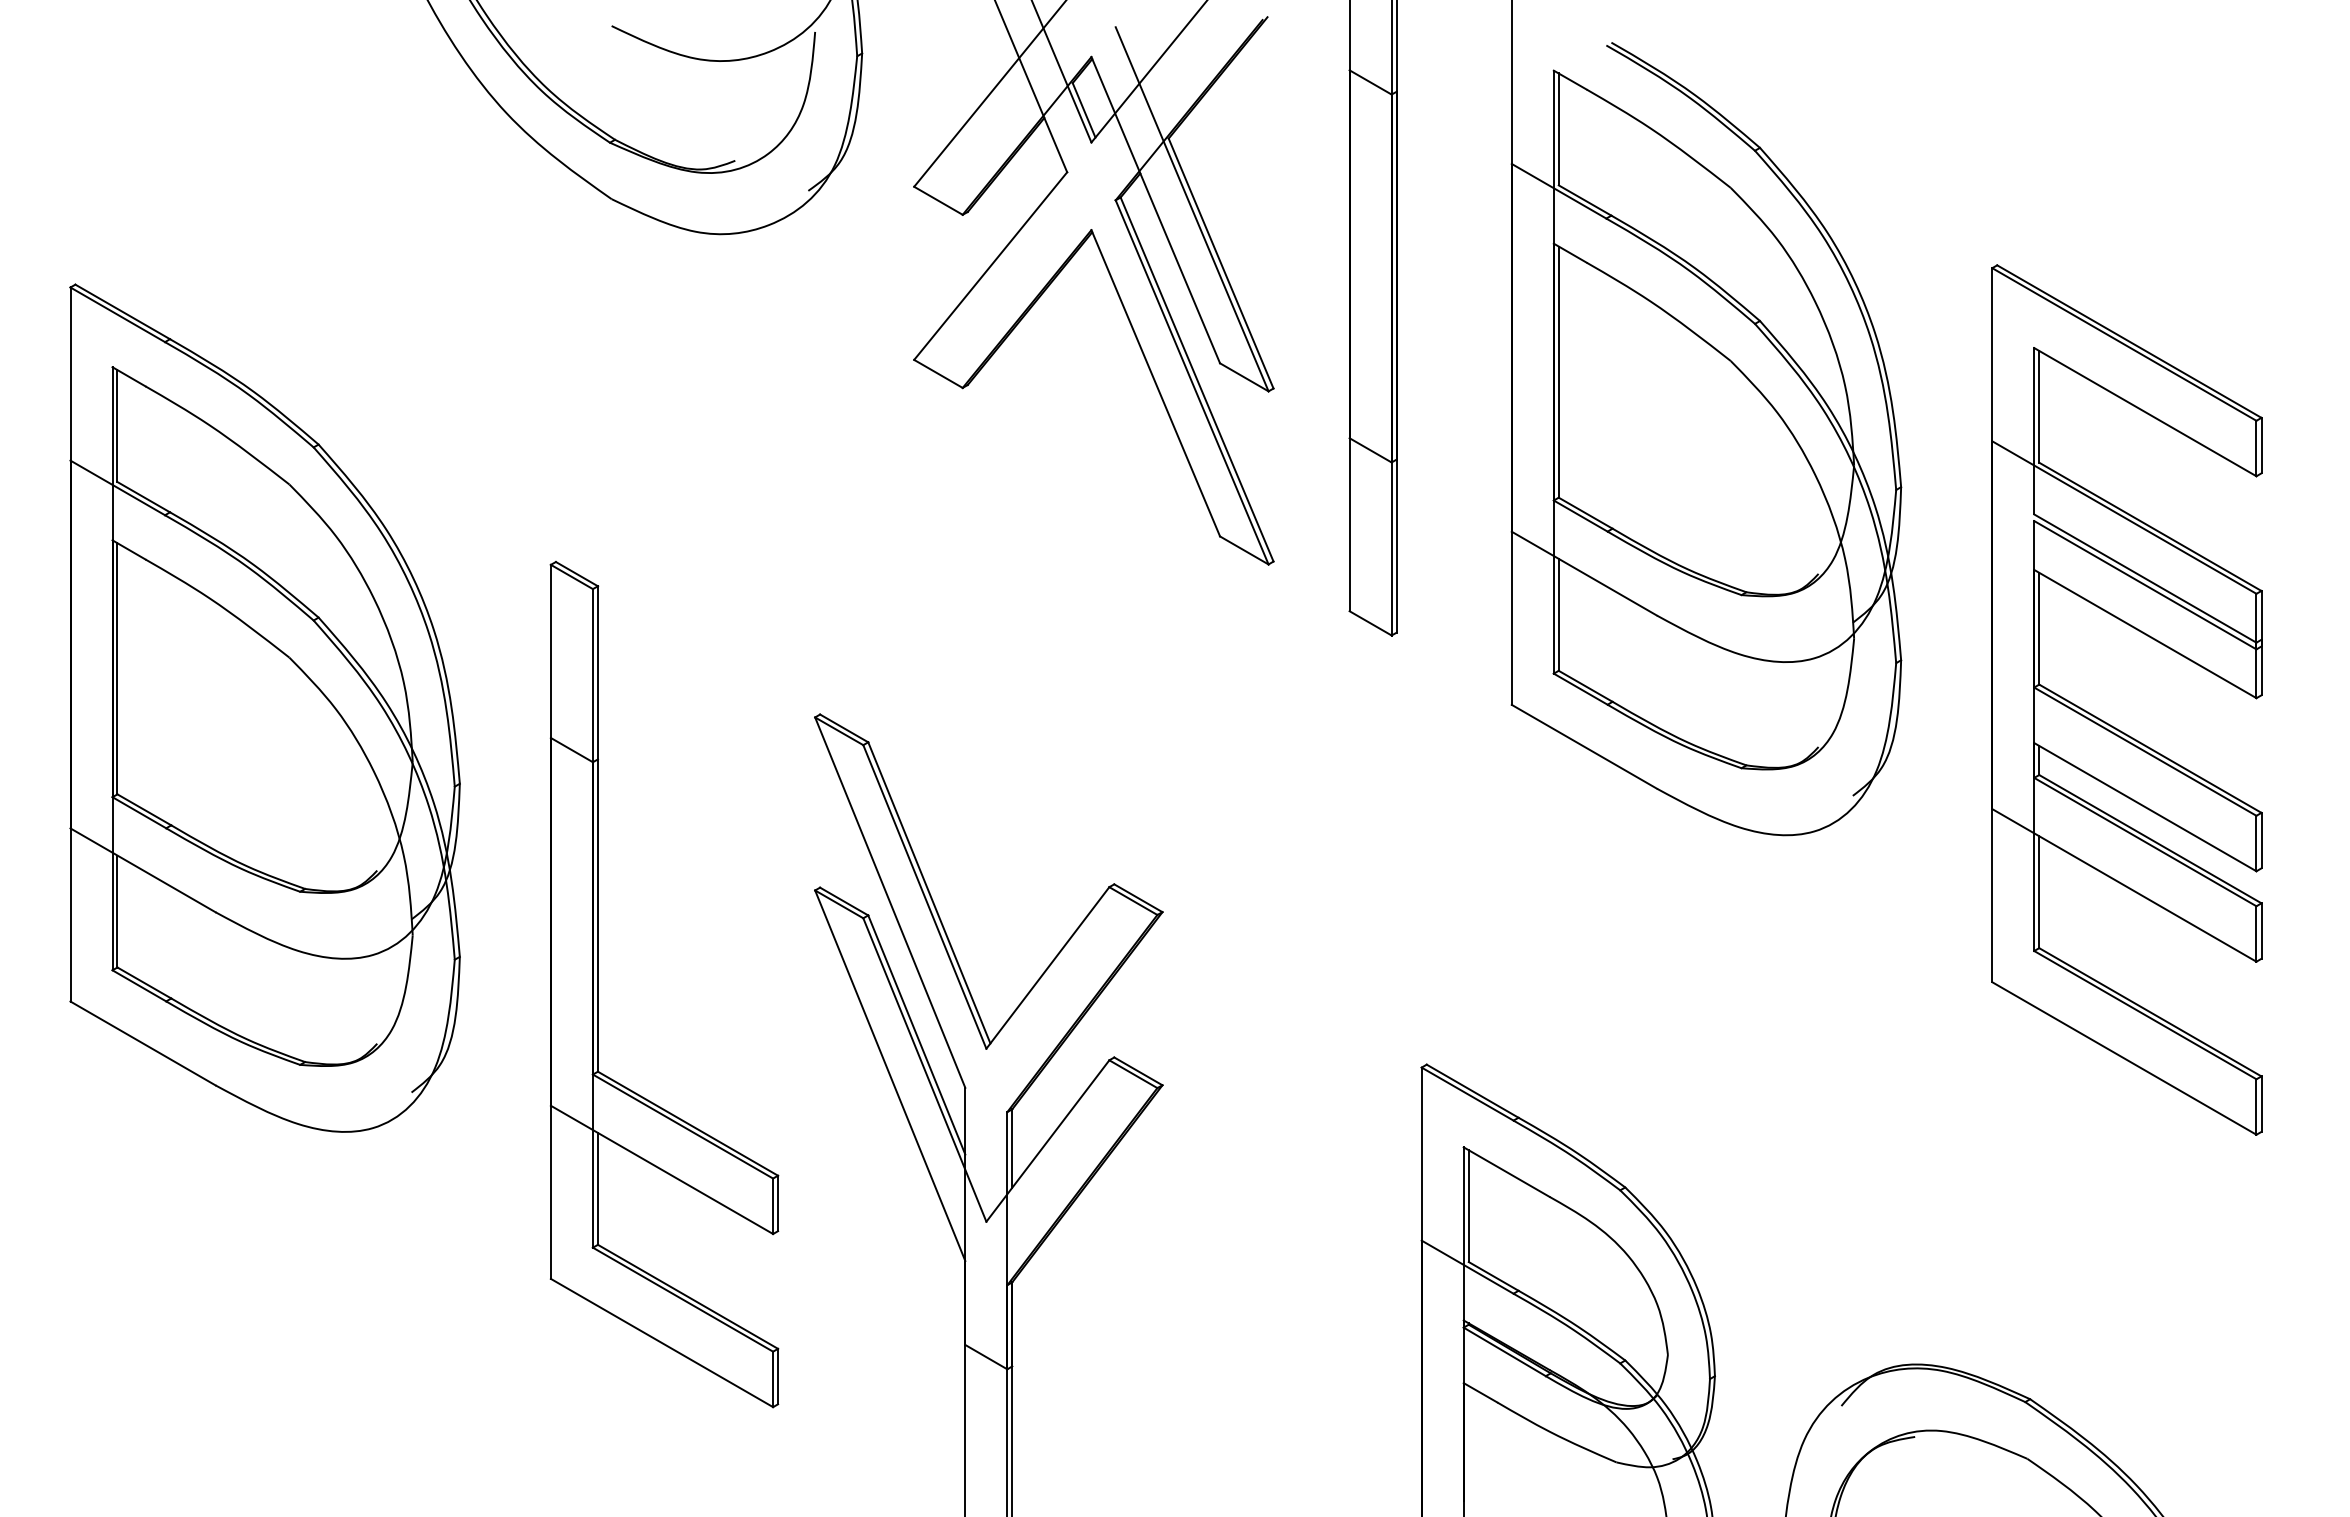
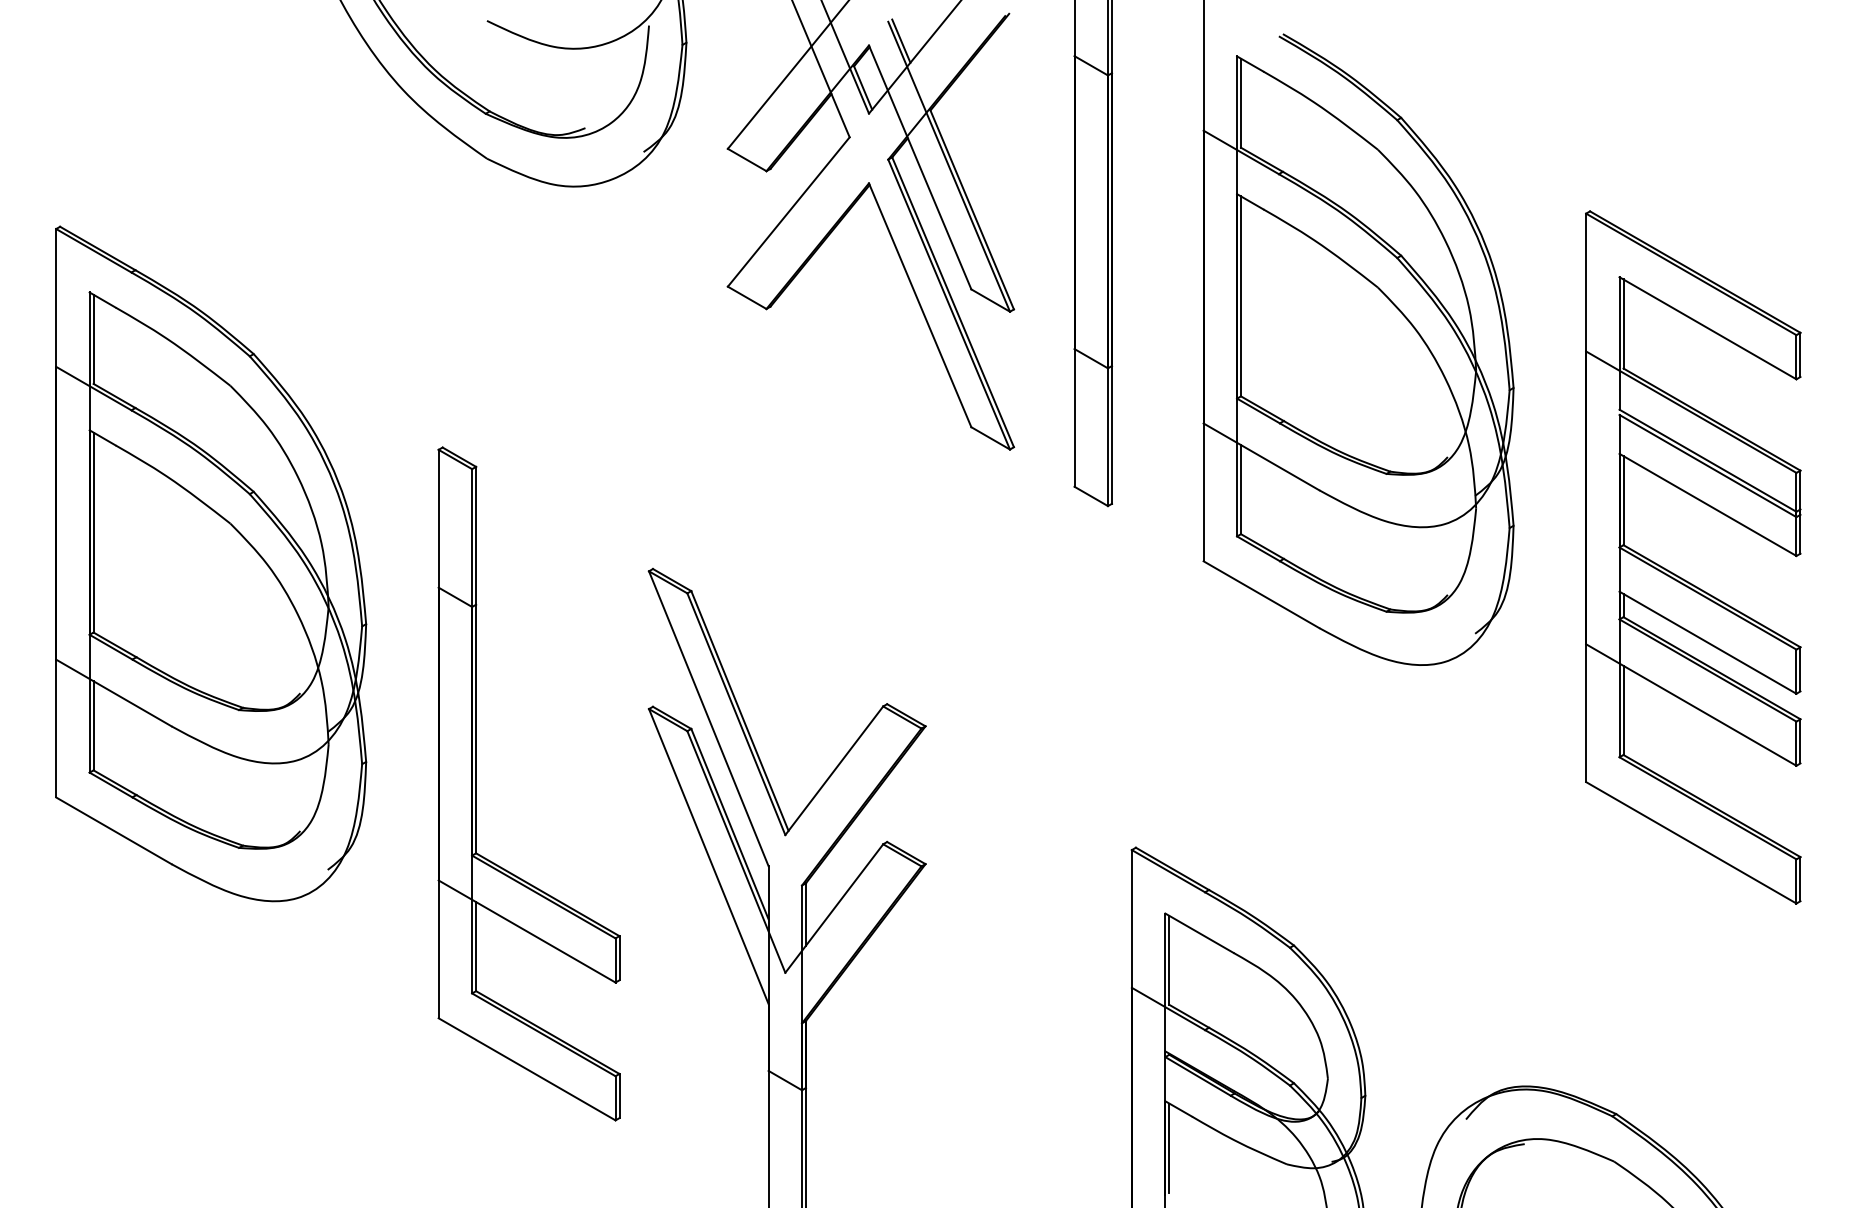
line: (1131, 51) -> (900, 41), added
line: (1468, 1441) -> (1169, 1147), added

